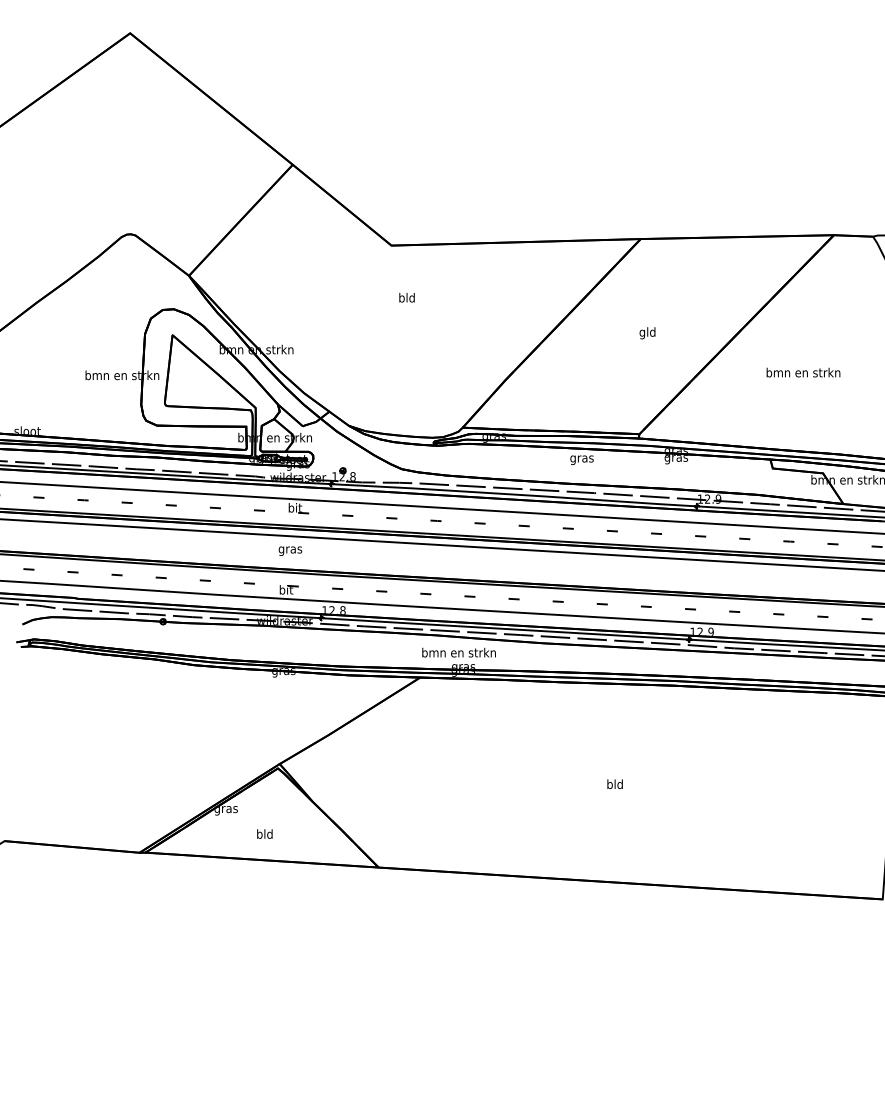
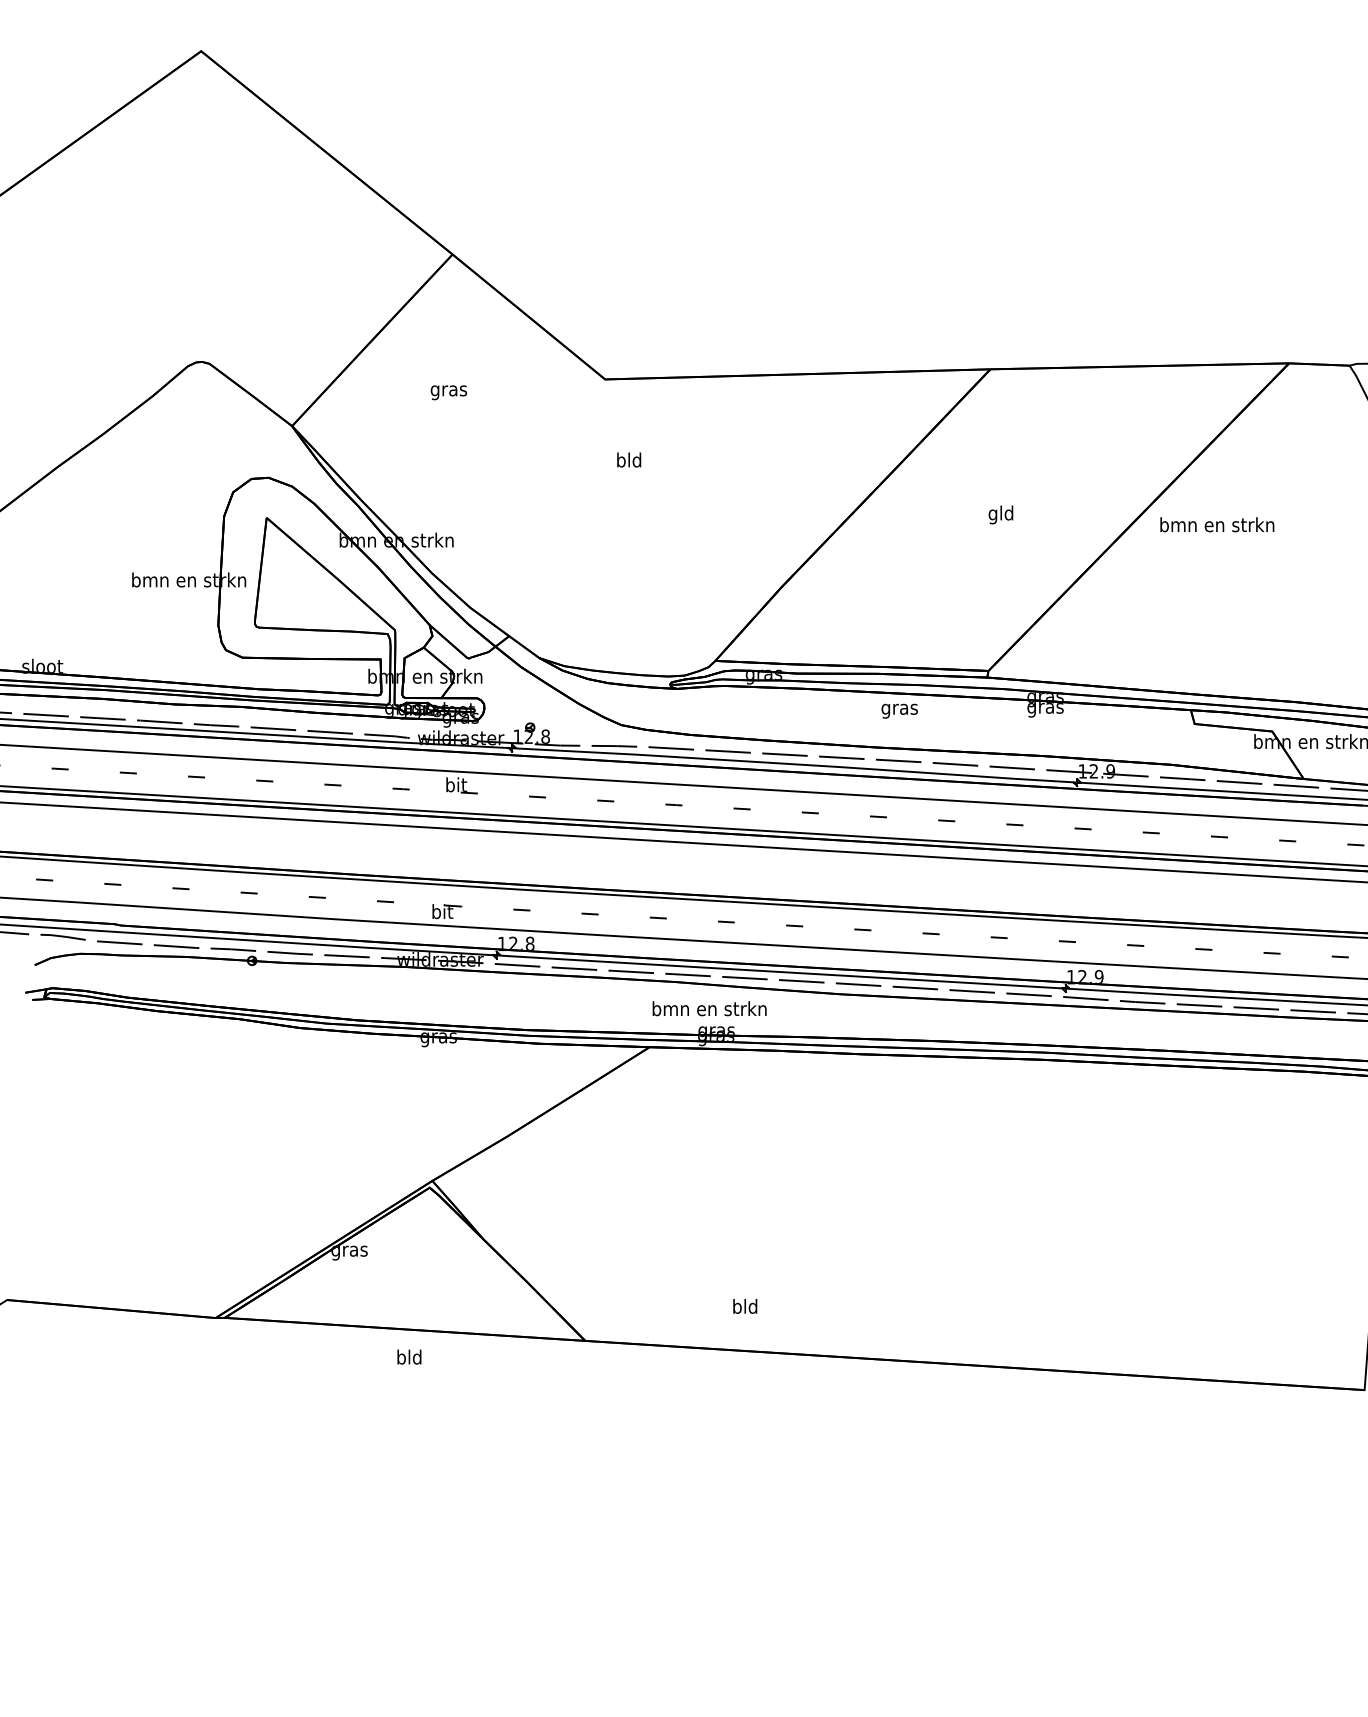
text: (803, 372) -> (1217, 524), moved
text: (290, 550) -> (449, 391), moved
text: (614, 784) -> (744, 1306), moved
text: (264, 833) -> (408, 1356), moved

